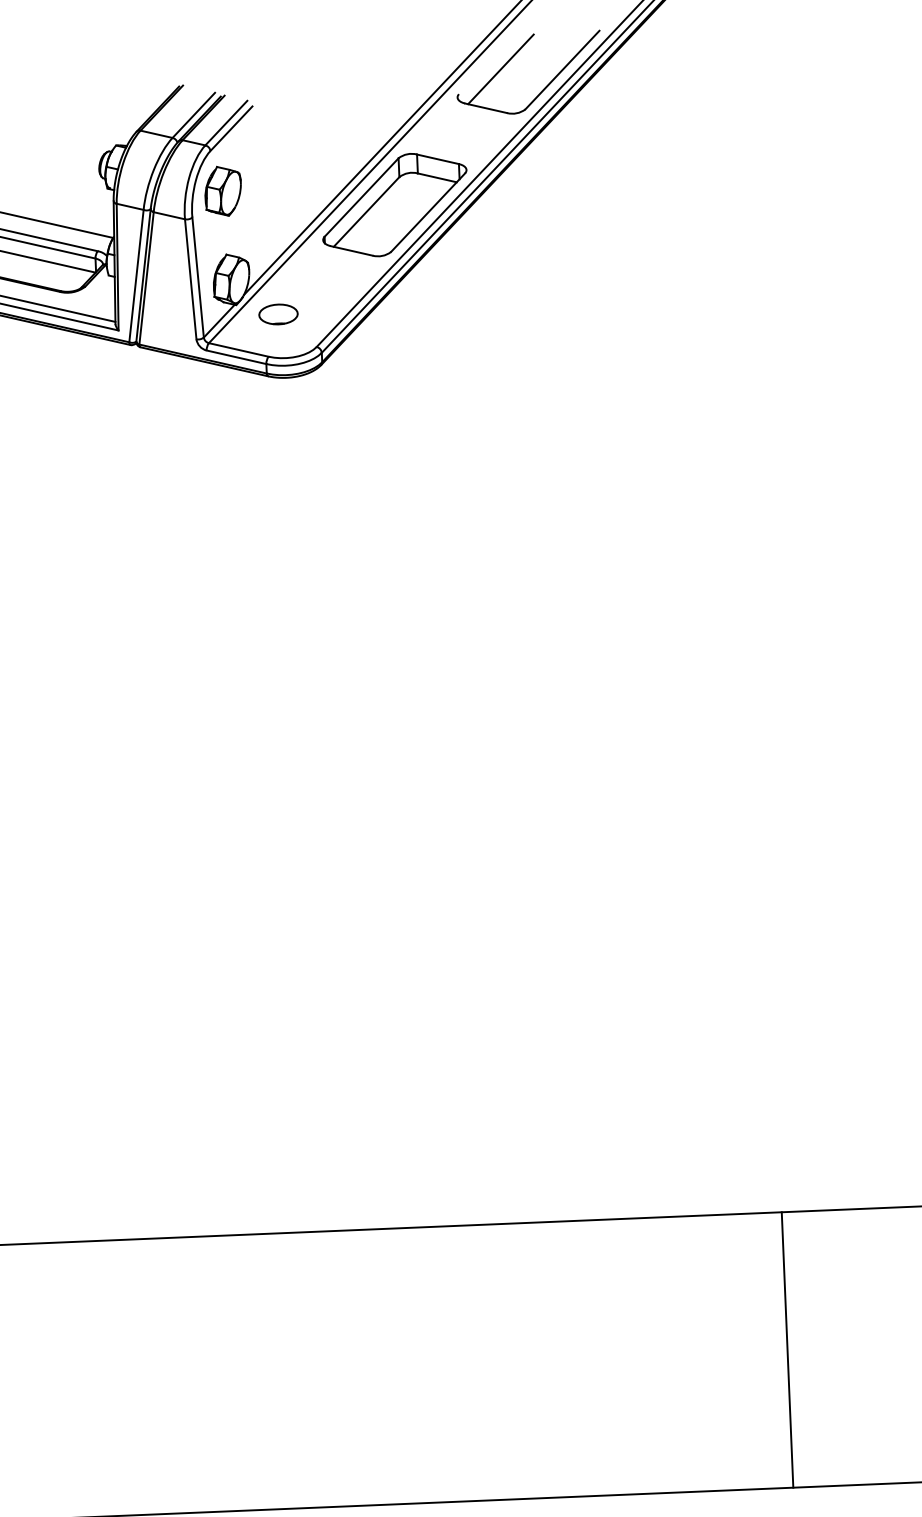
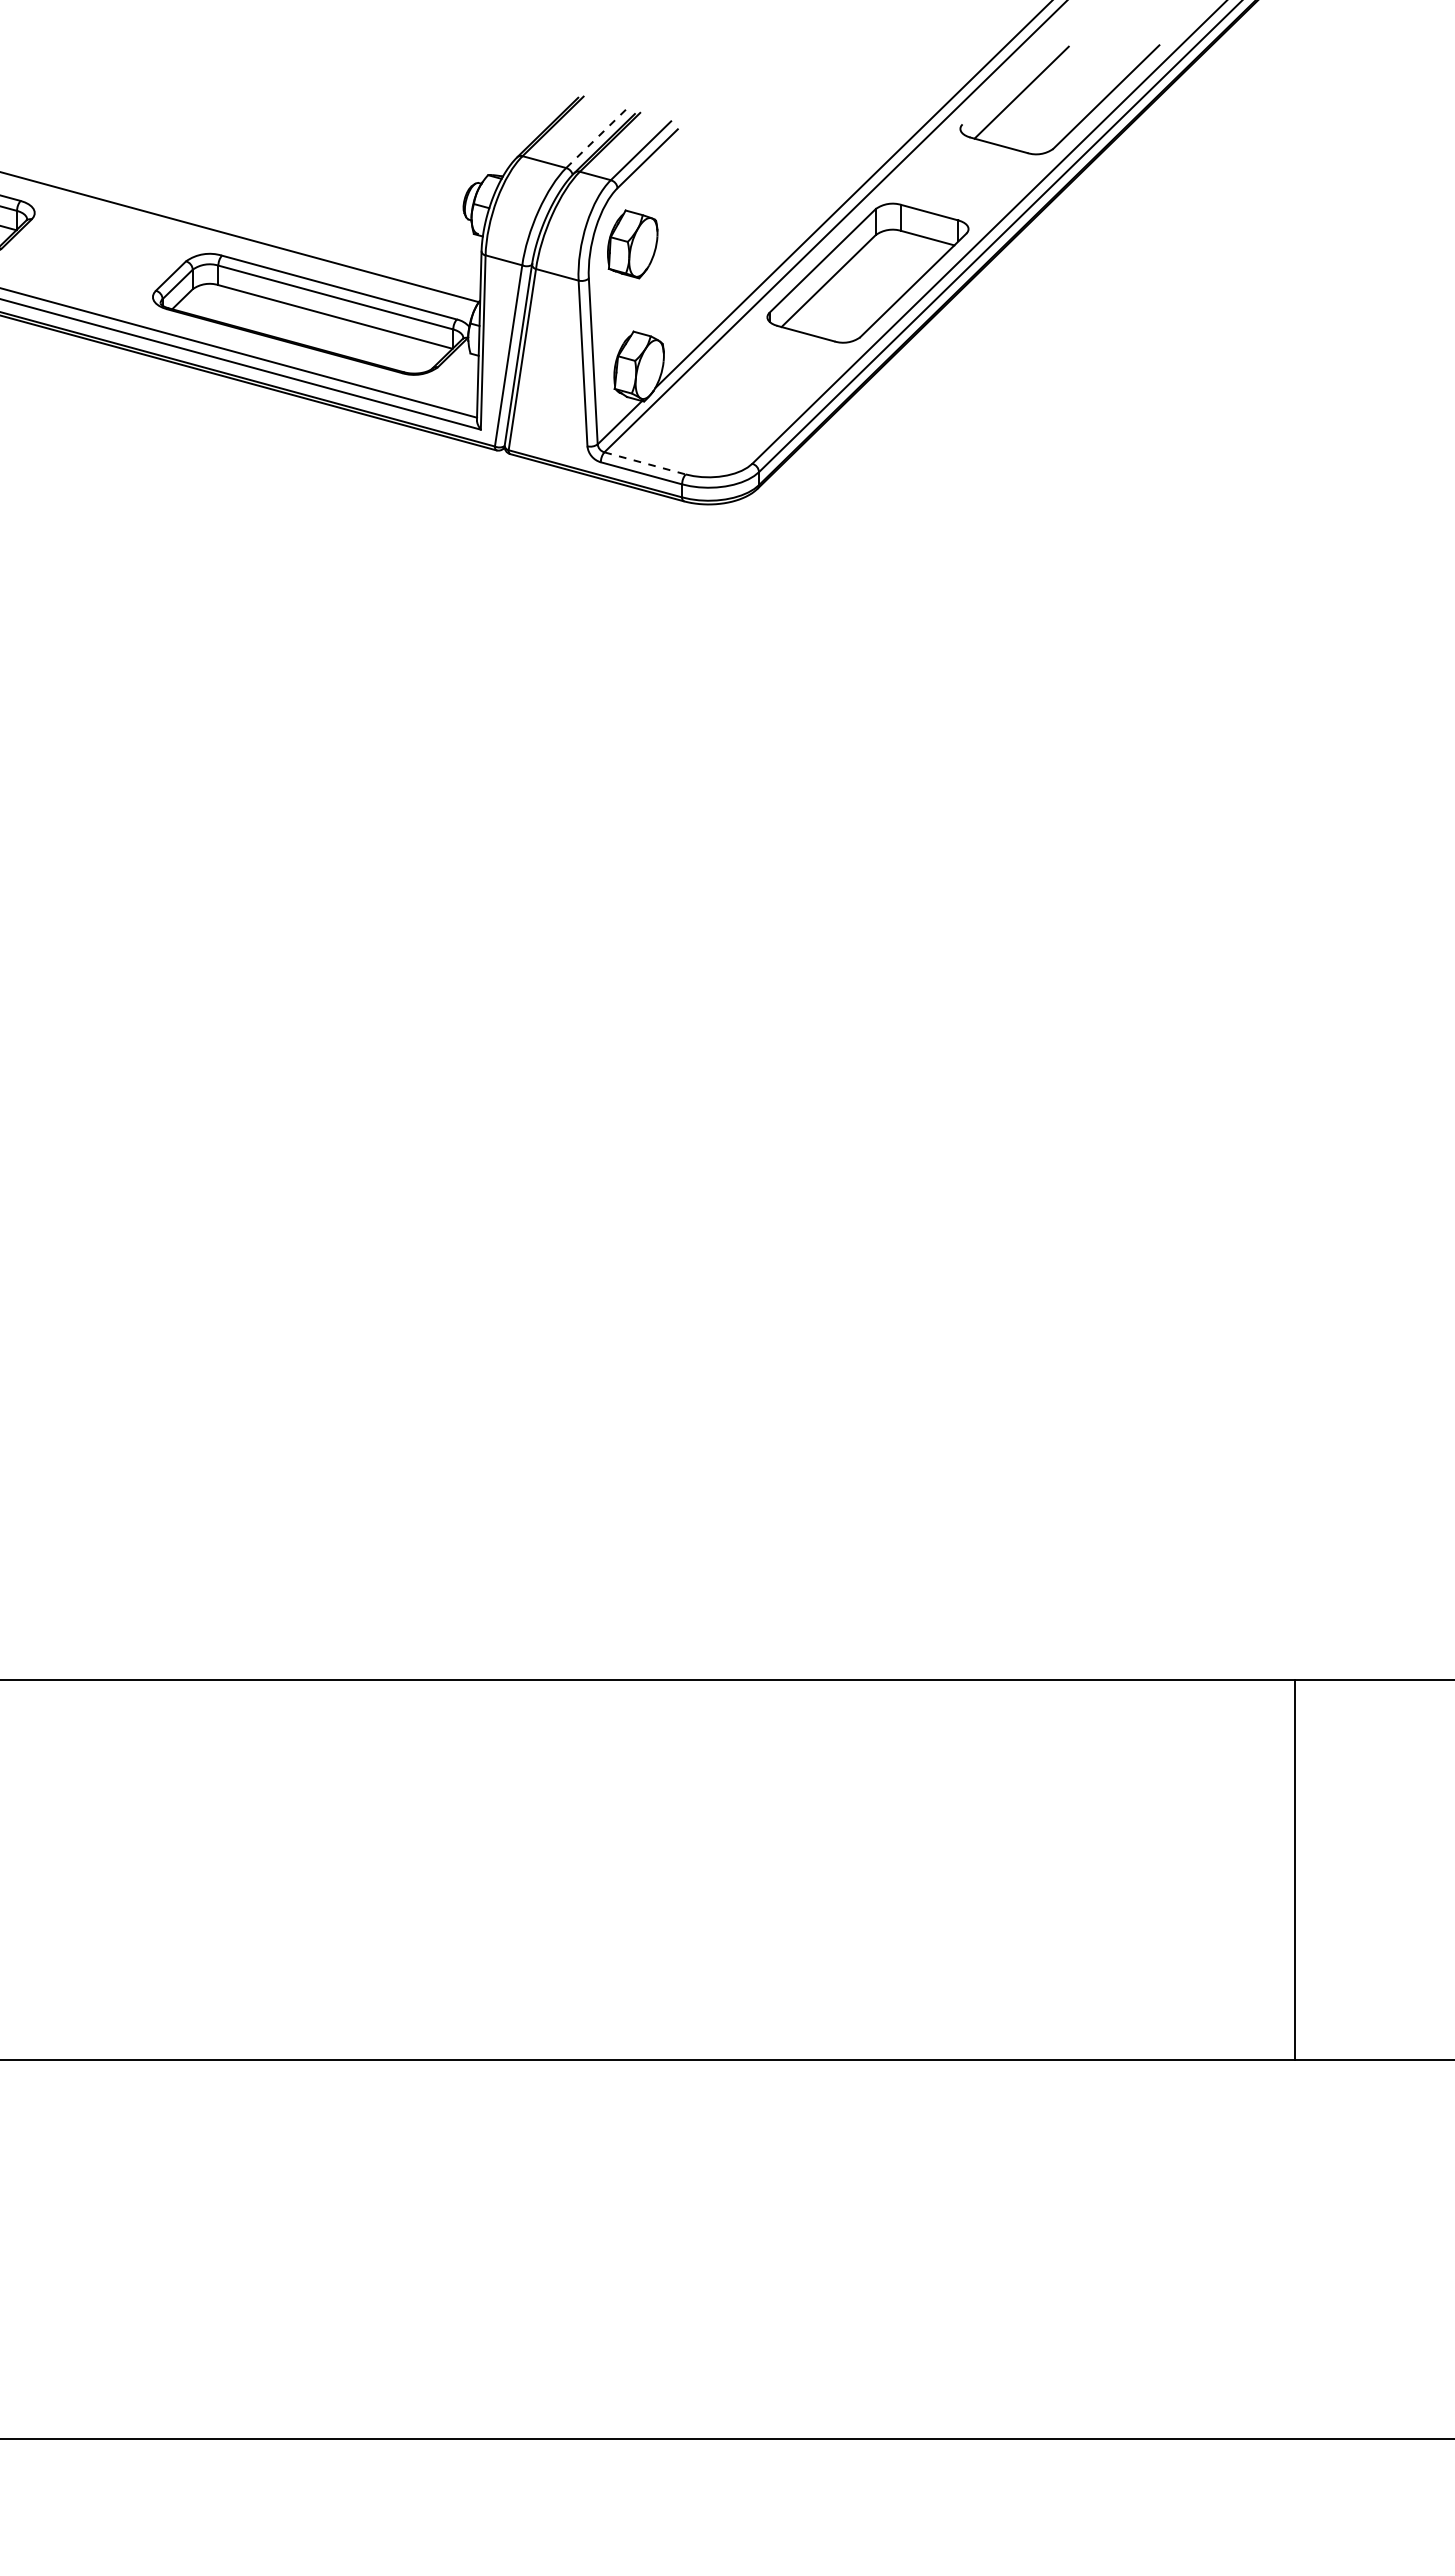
line: (193, 115) -> (596, 138), solid -> dashed
part: (278, 314) -> (701, 416), removed
line: (239, 350) -> (645, 463), solid -> dashed
line: (787, 1349) -> (1294, 1869), moved

